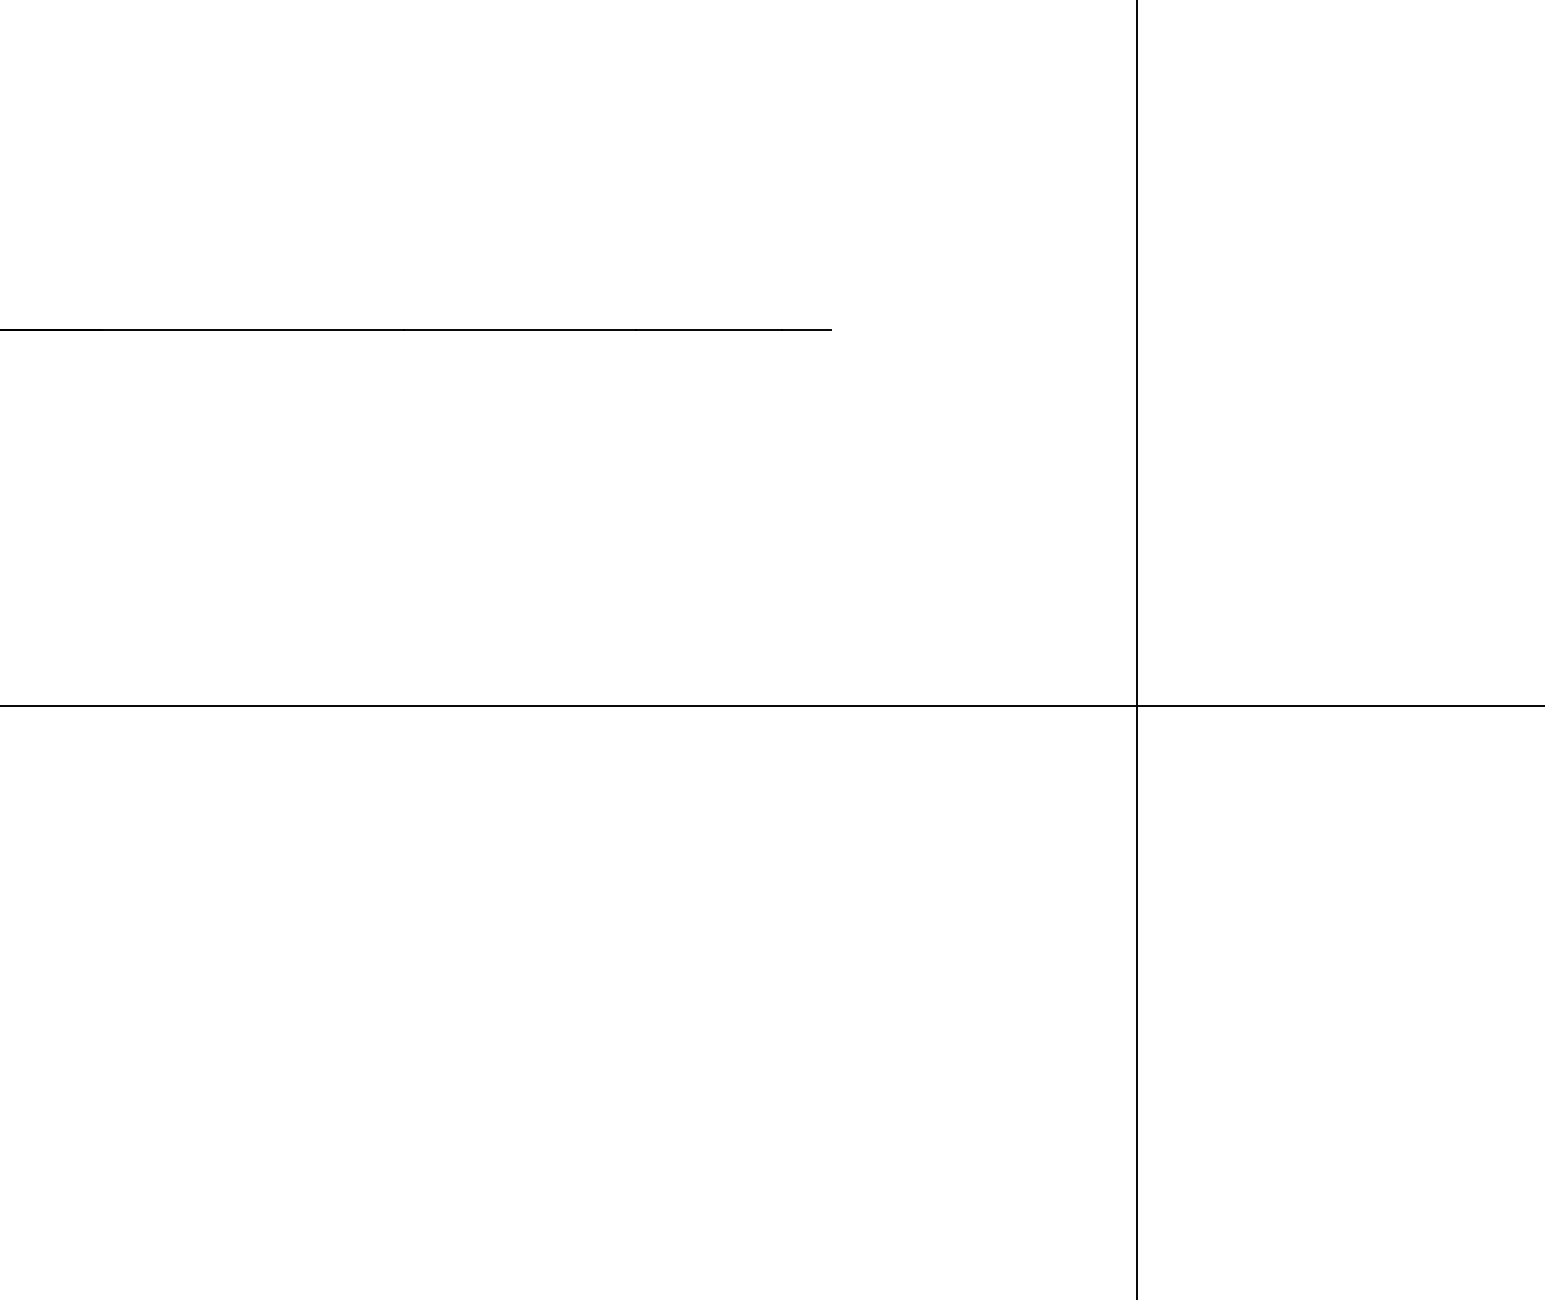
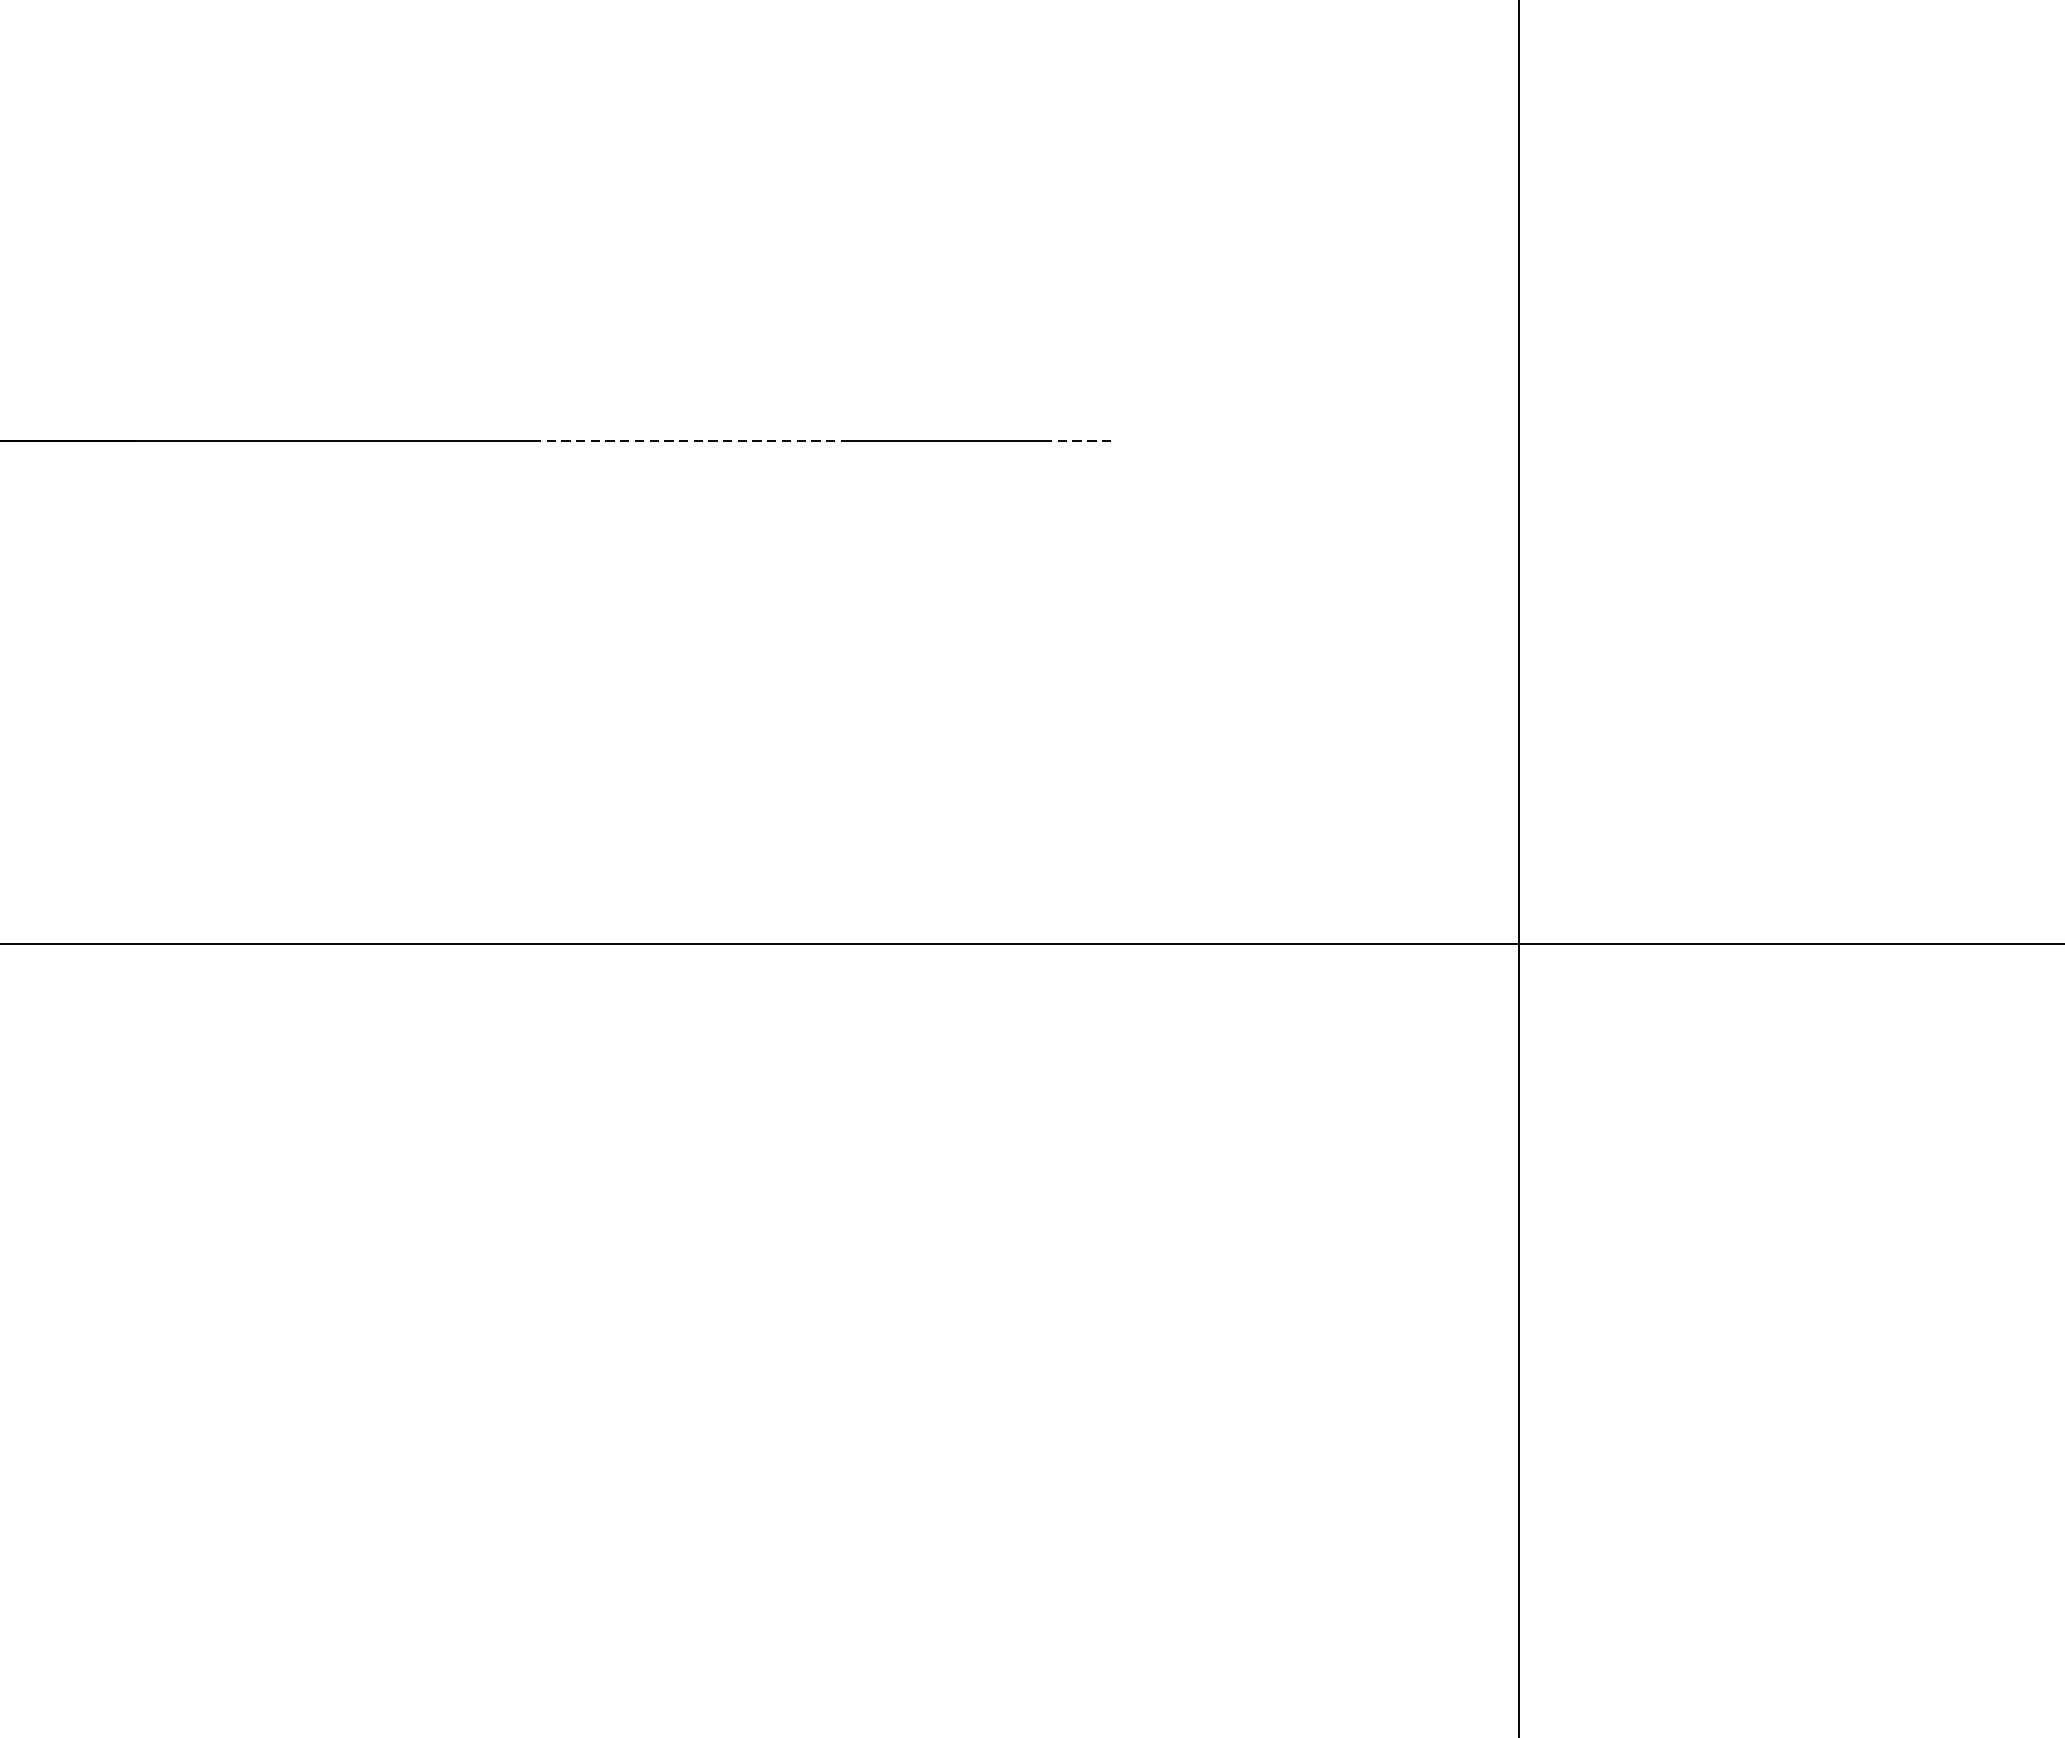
line: (520, 329) -> (695, 440), solid -> dashed
line: (806, 329) -> (1077, 440), solid -> dashed

